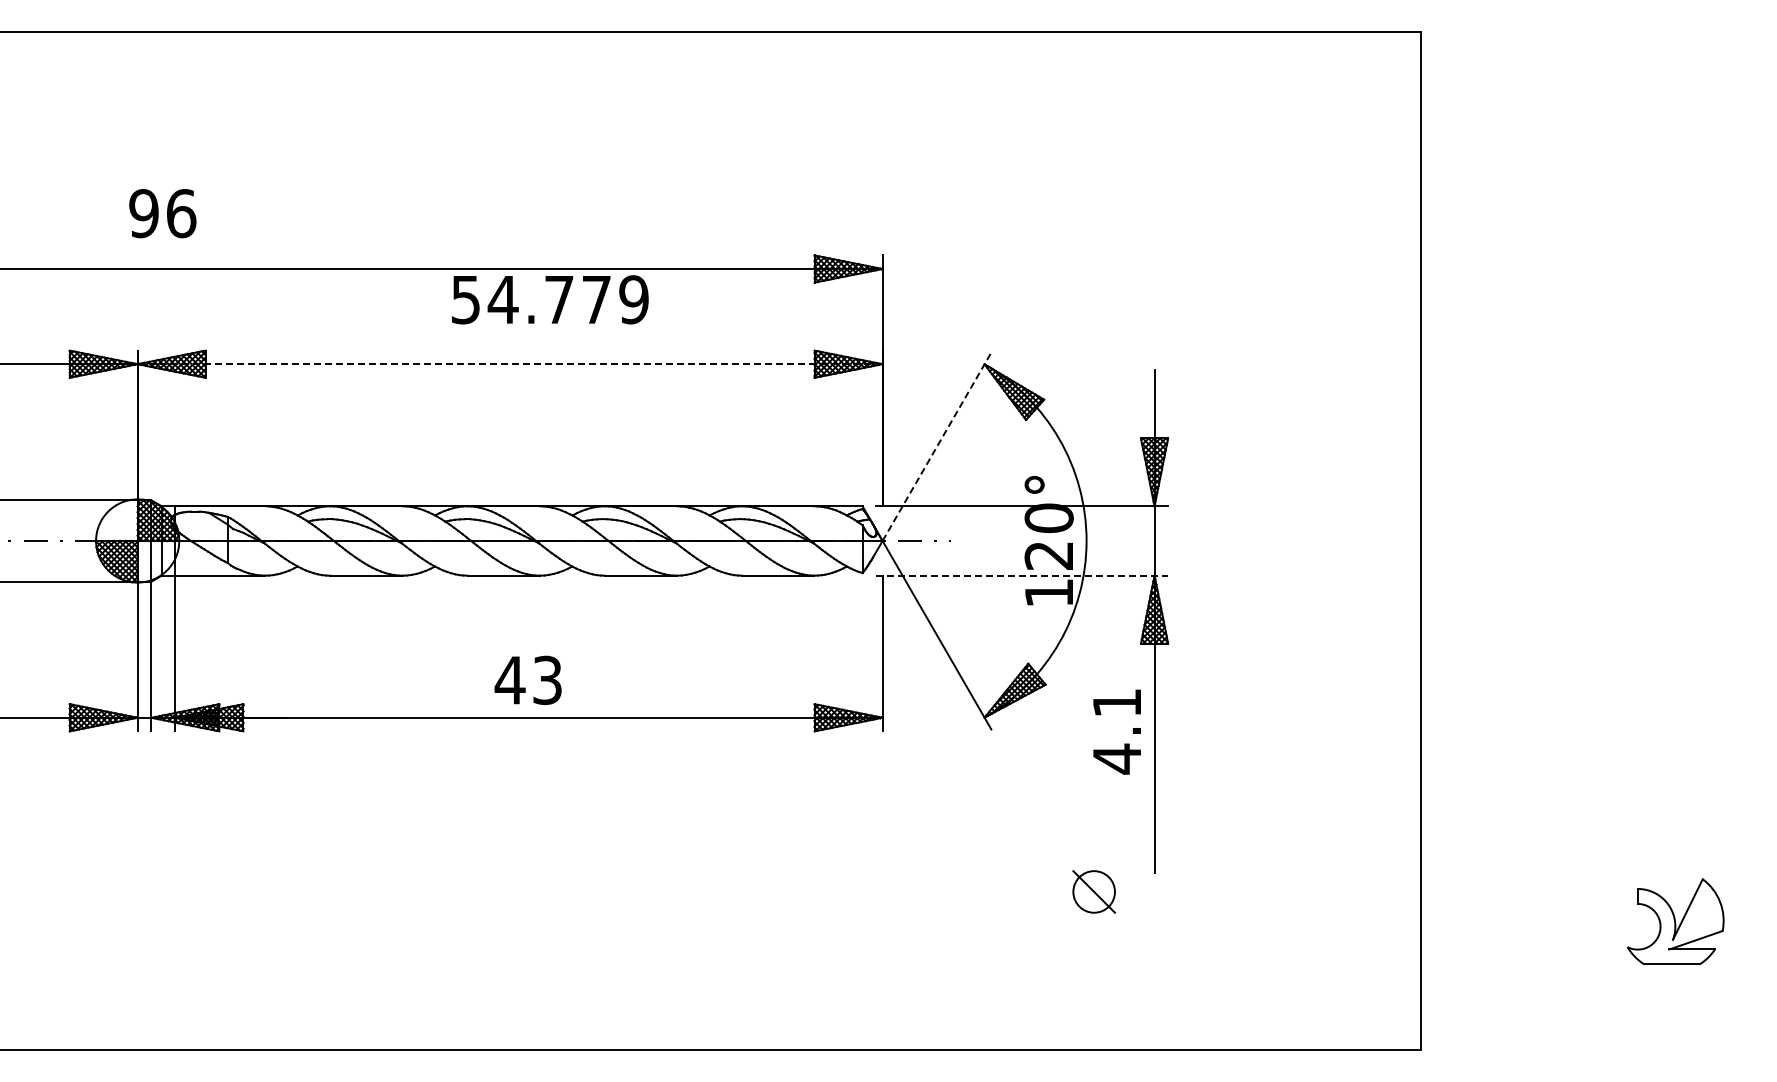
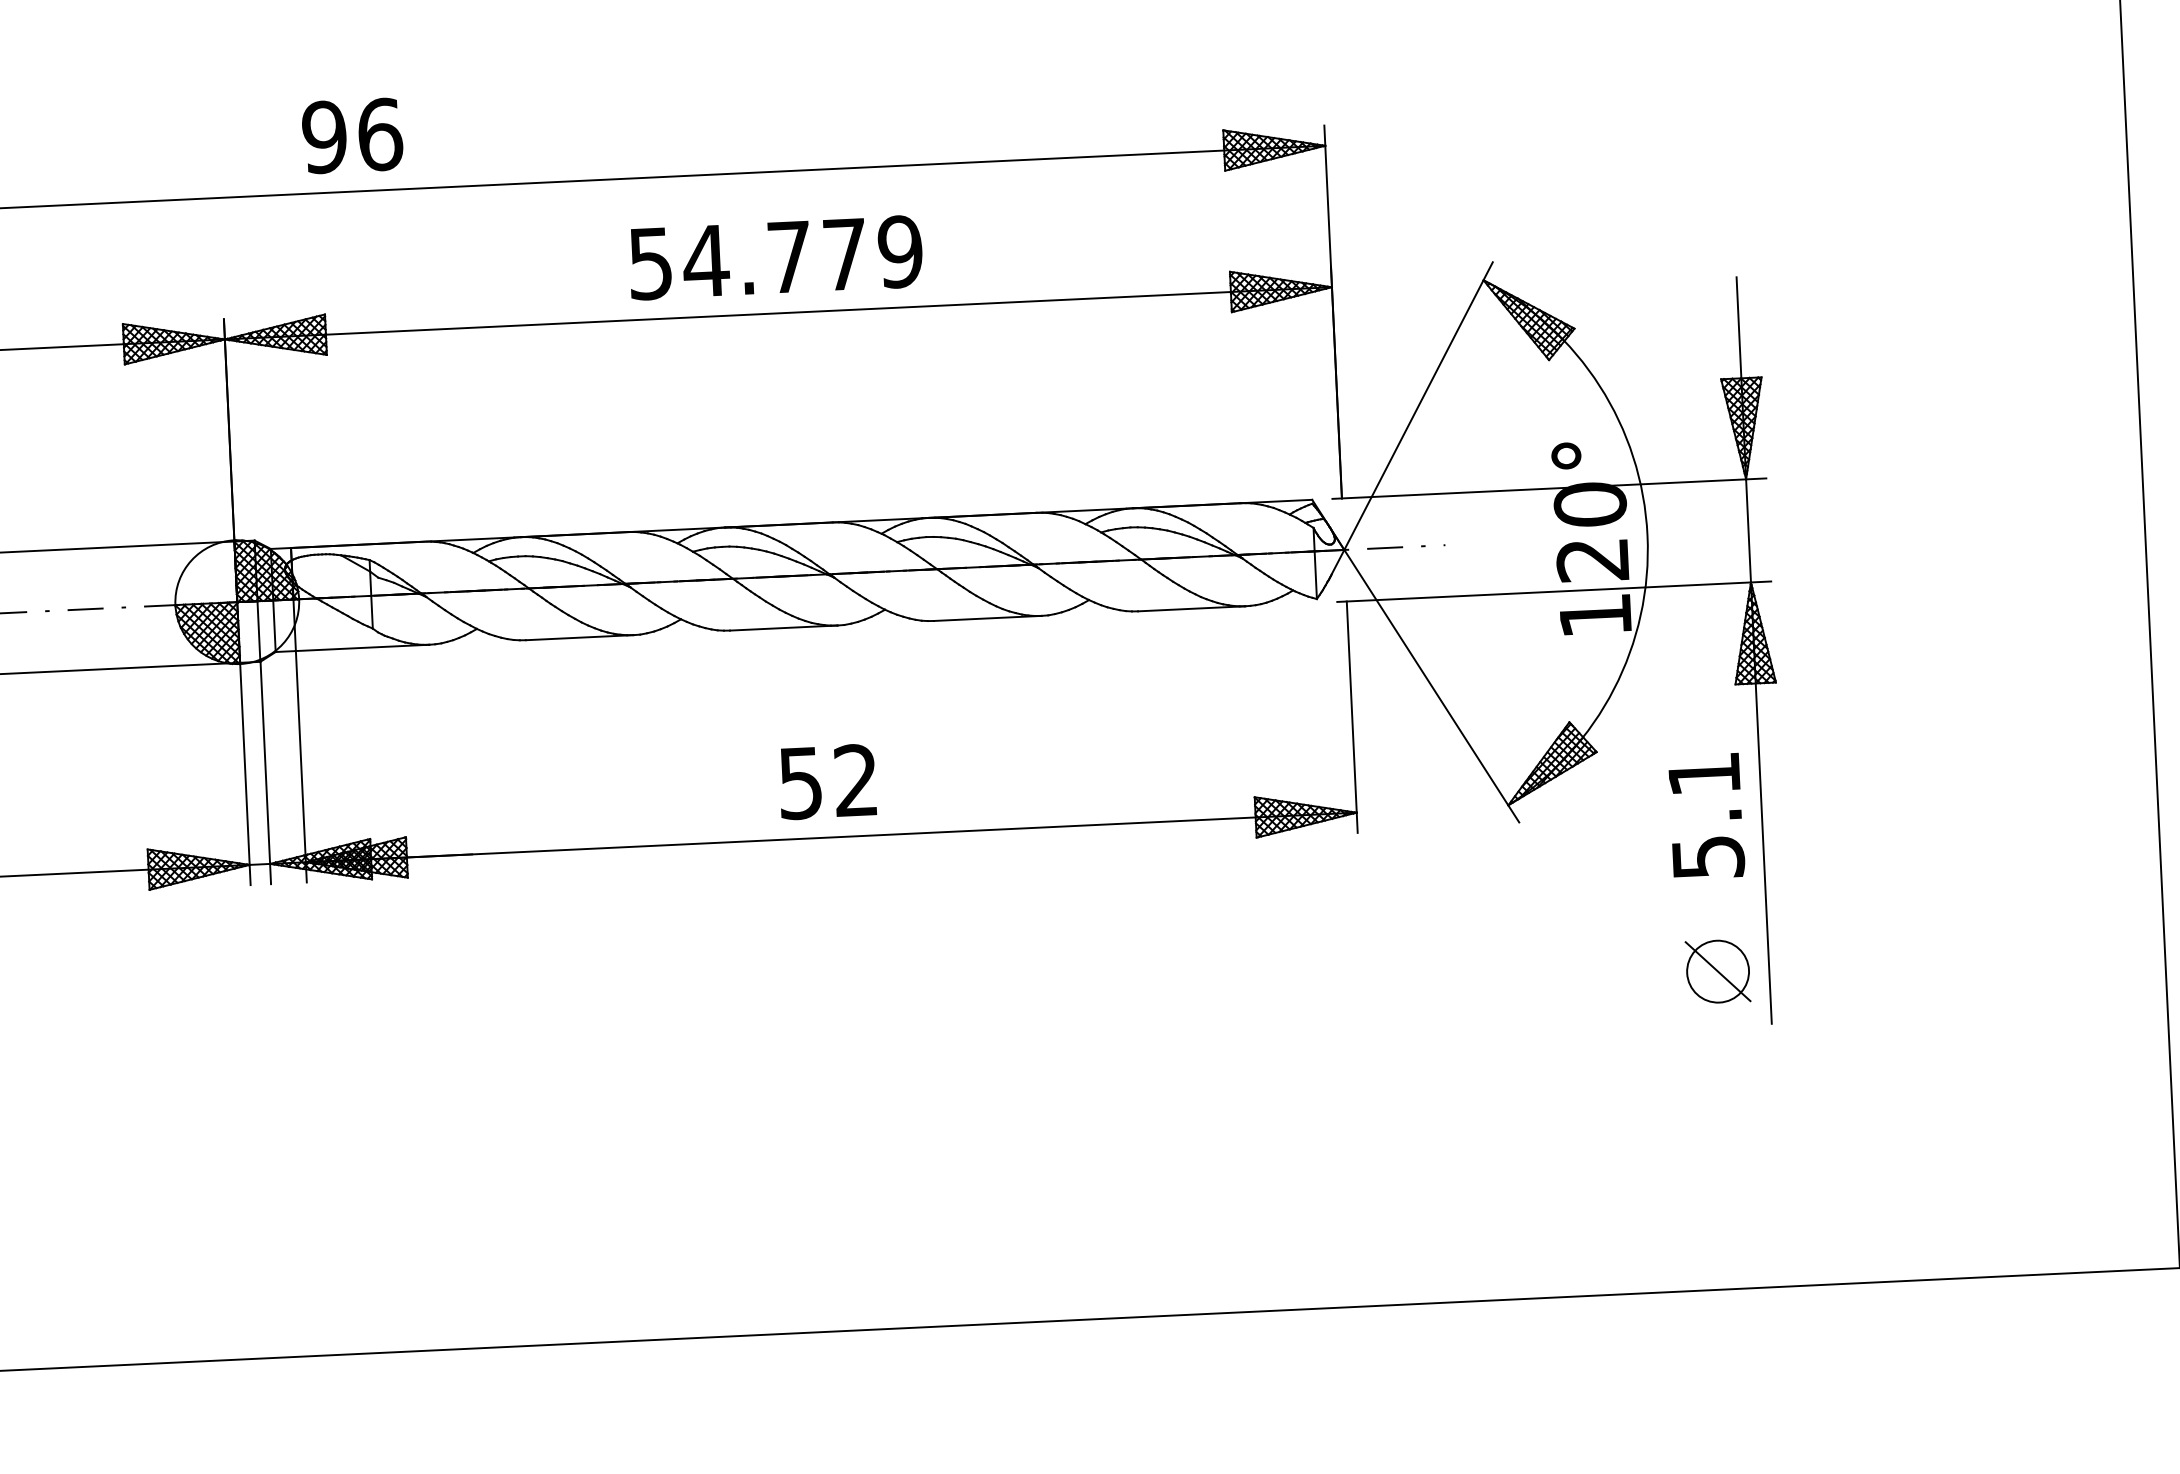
text: (162, 213) -> (352, 135), moved
text: (550, 299) -> (776, 257), moved
line: (510, 364) -> (778, 313), dashed -> solid
line: (937, 446) -> (1419, 405), dashed -> solid
line: (1022, 575) -> (1554, 591), dashed -> solid
text: (527, 680) -> (826, 782), 43 -> 52
text: (1117, 758) -> (1708, 856), 4.1 -> 5.1
part: (1093, 891) -> (1717, 971), moved

